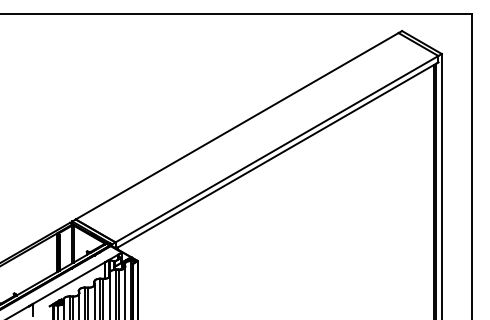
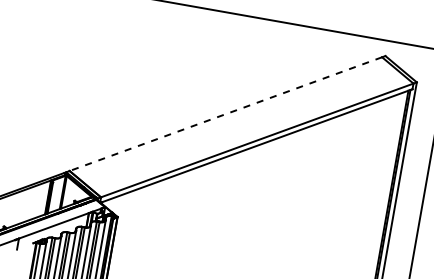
line: (236, 126) -> (225, 114), solid -> dashed

